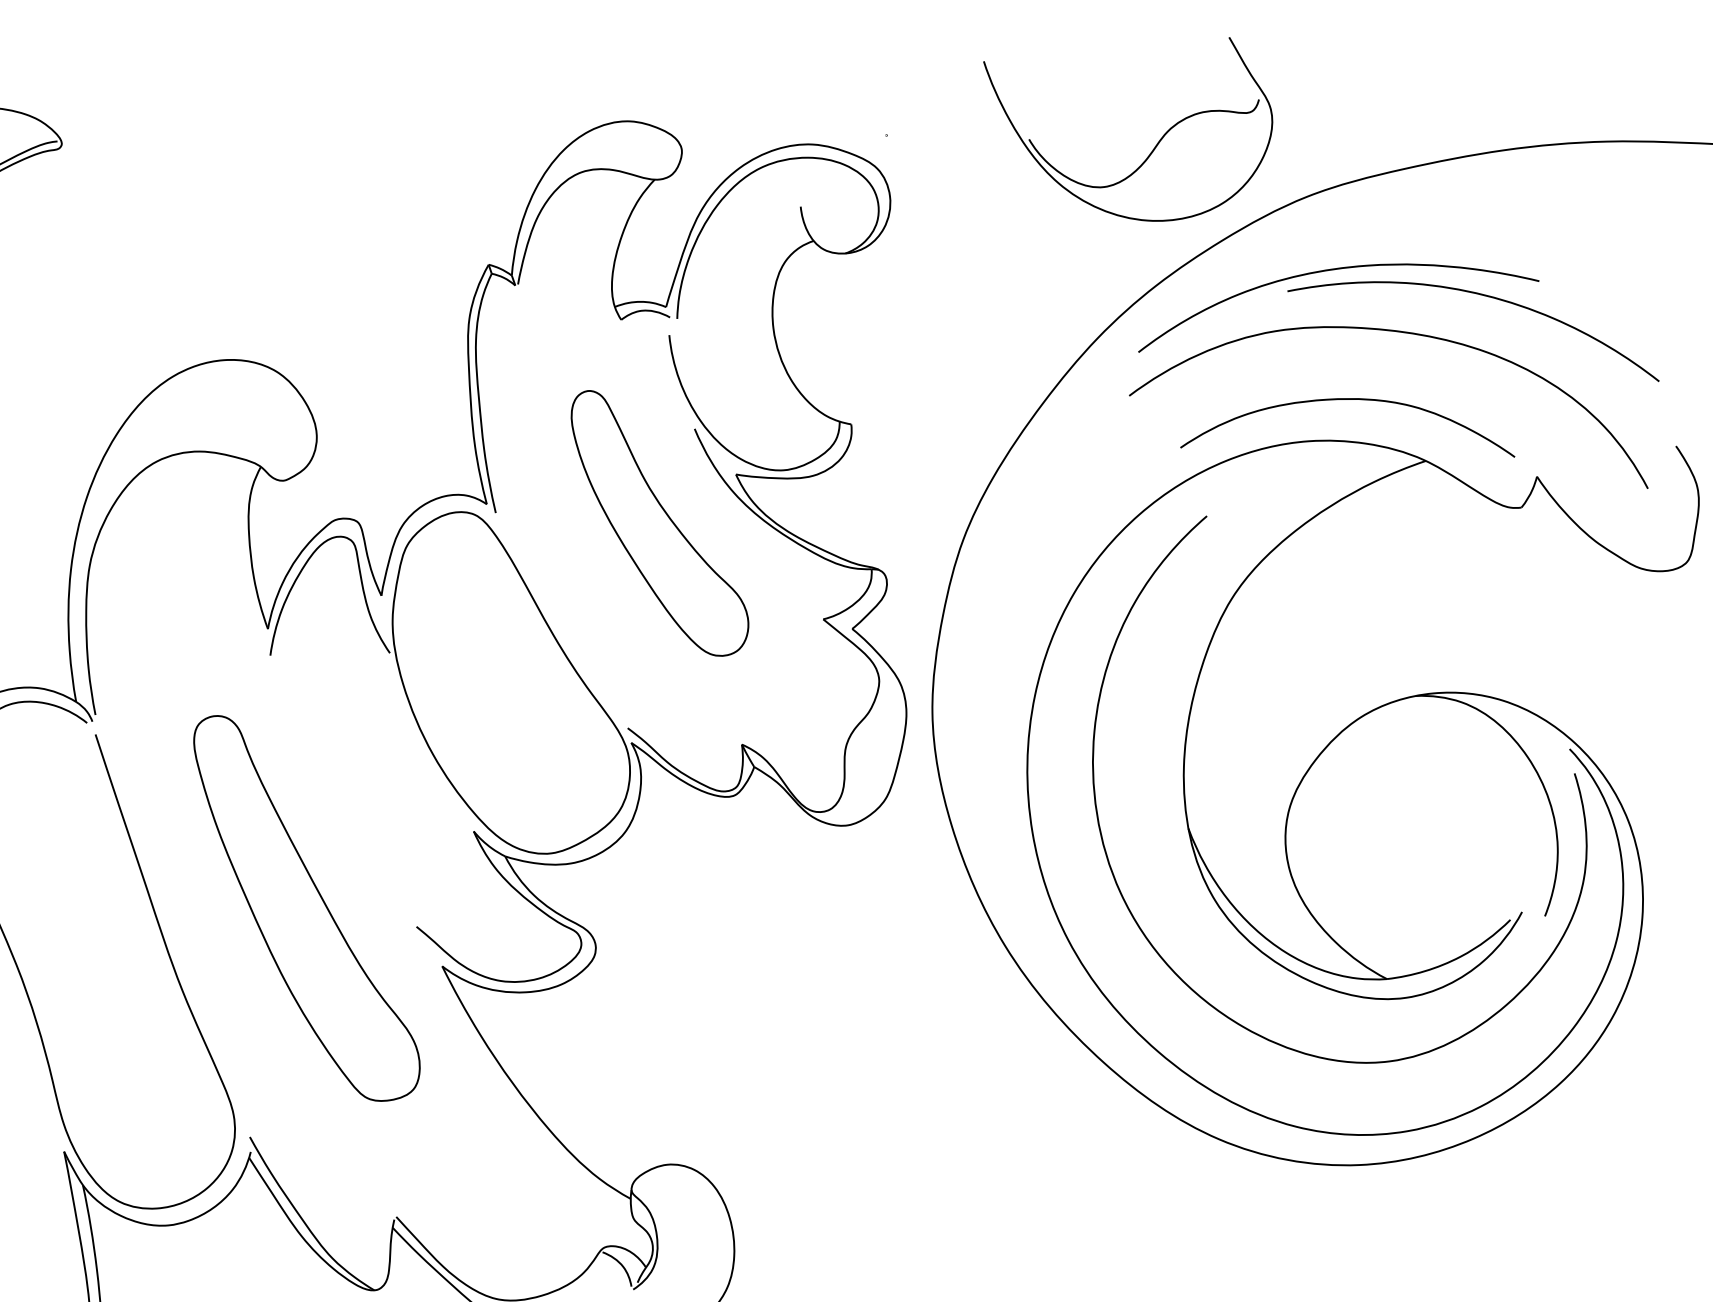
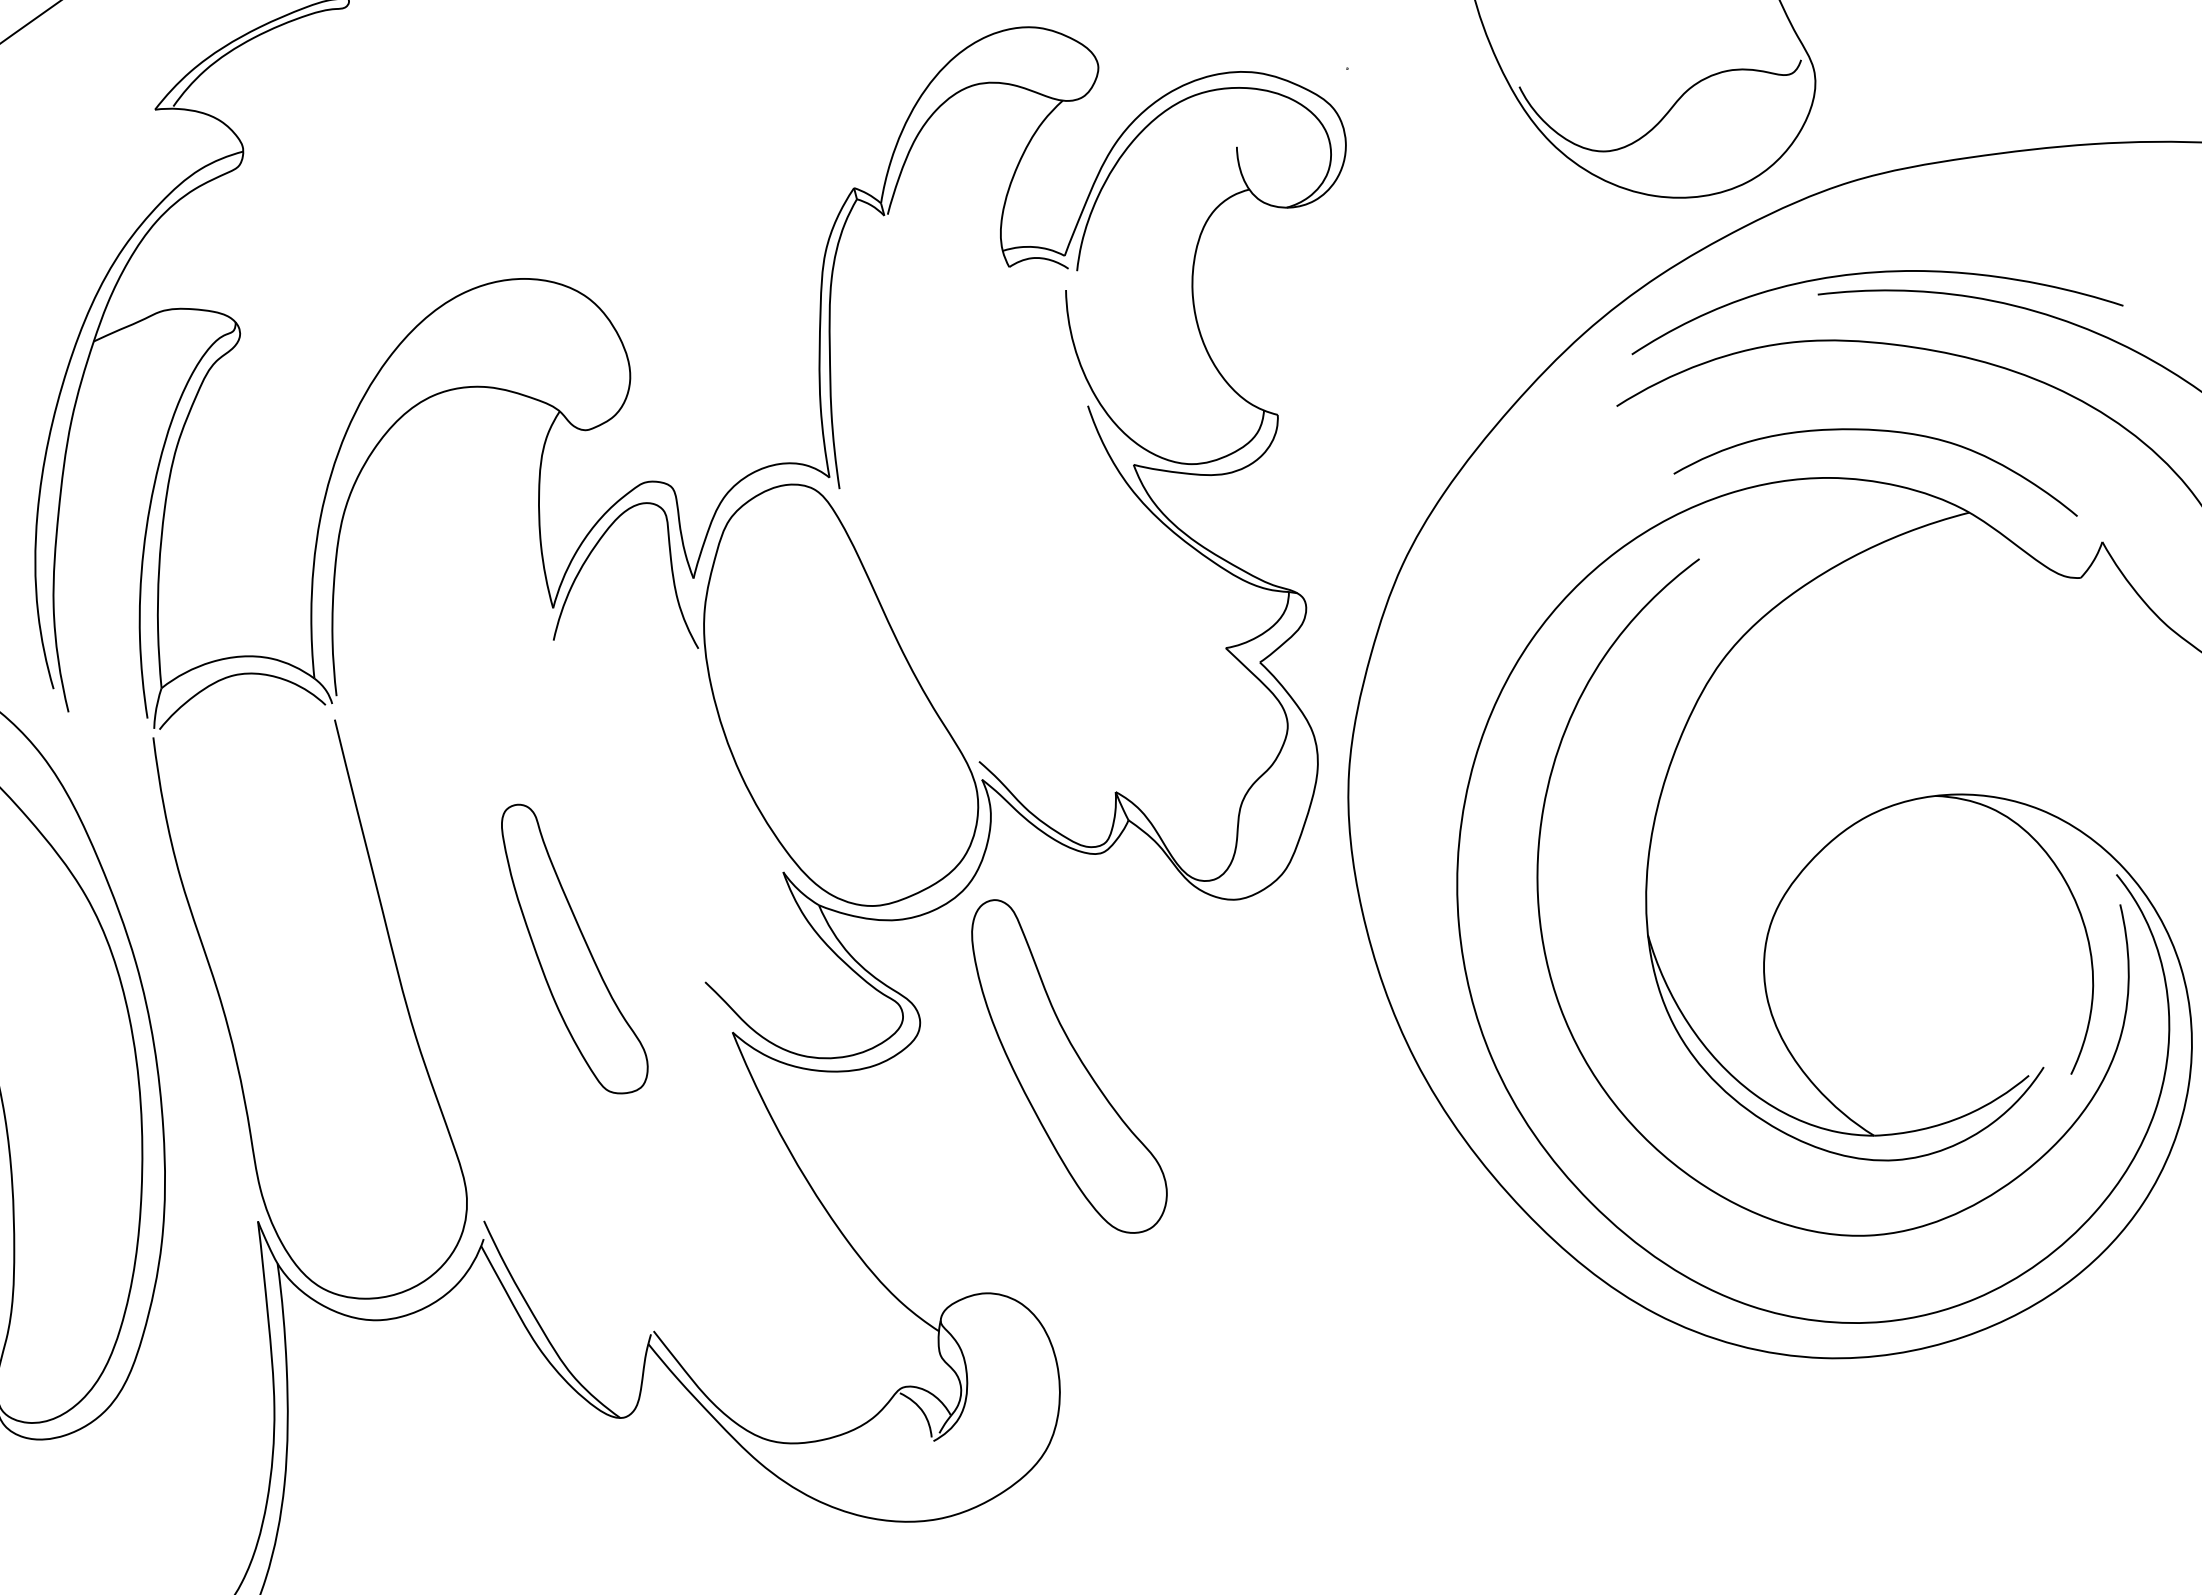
part: (660, 523) -> (1069, 1066), moved
part: (307, 907) -> (574, 948), size x0.6

